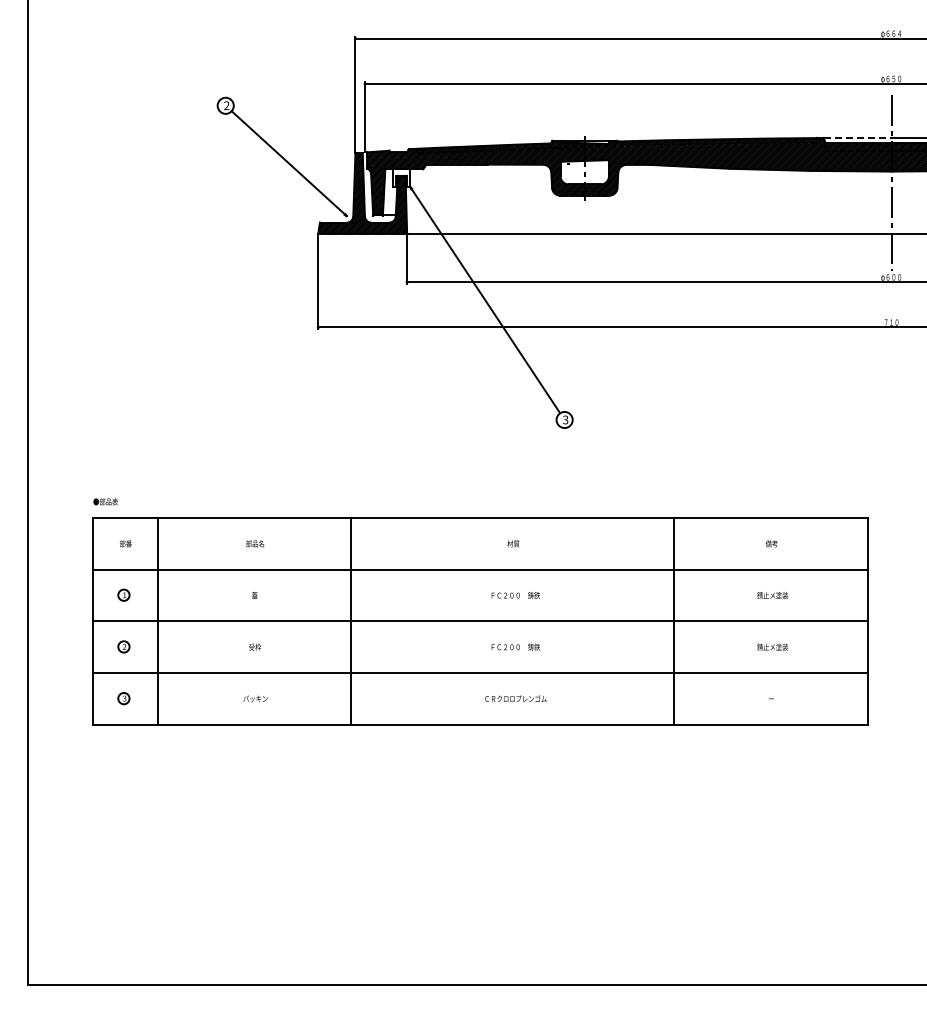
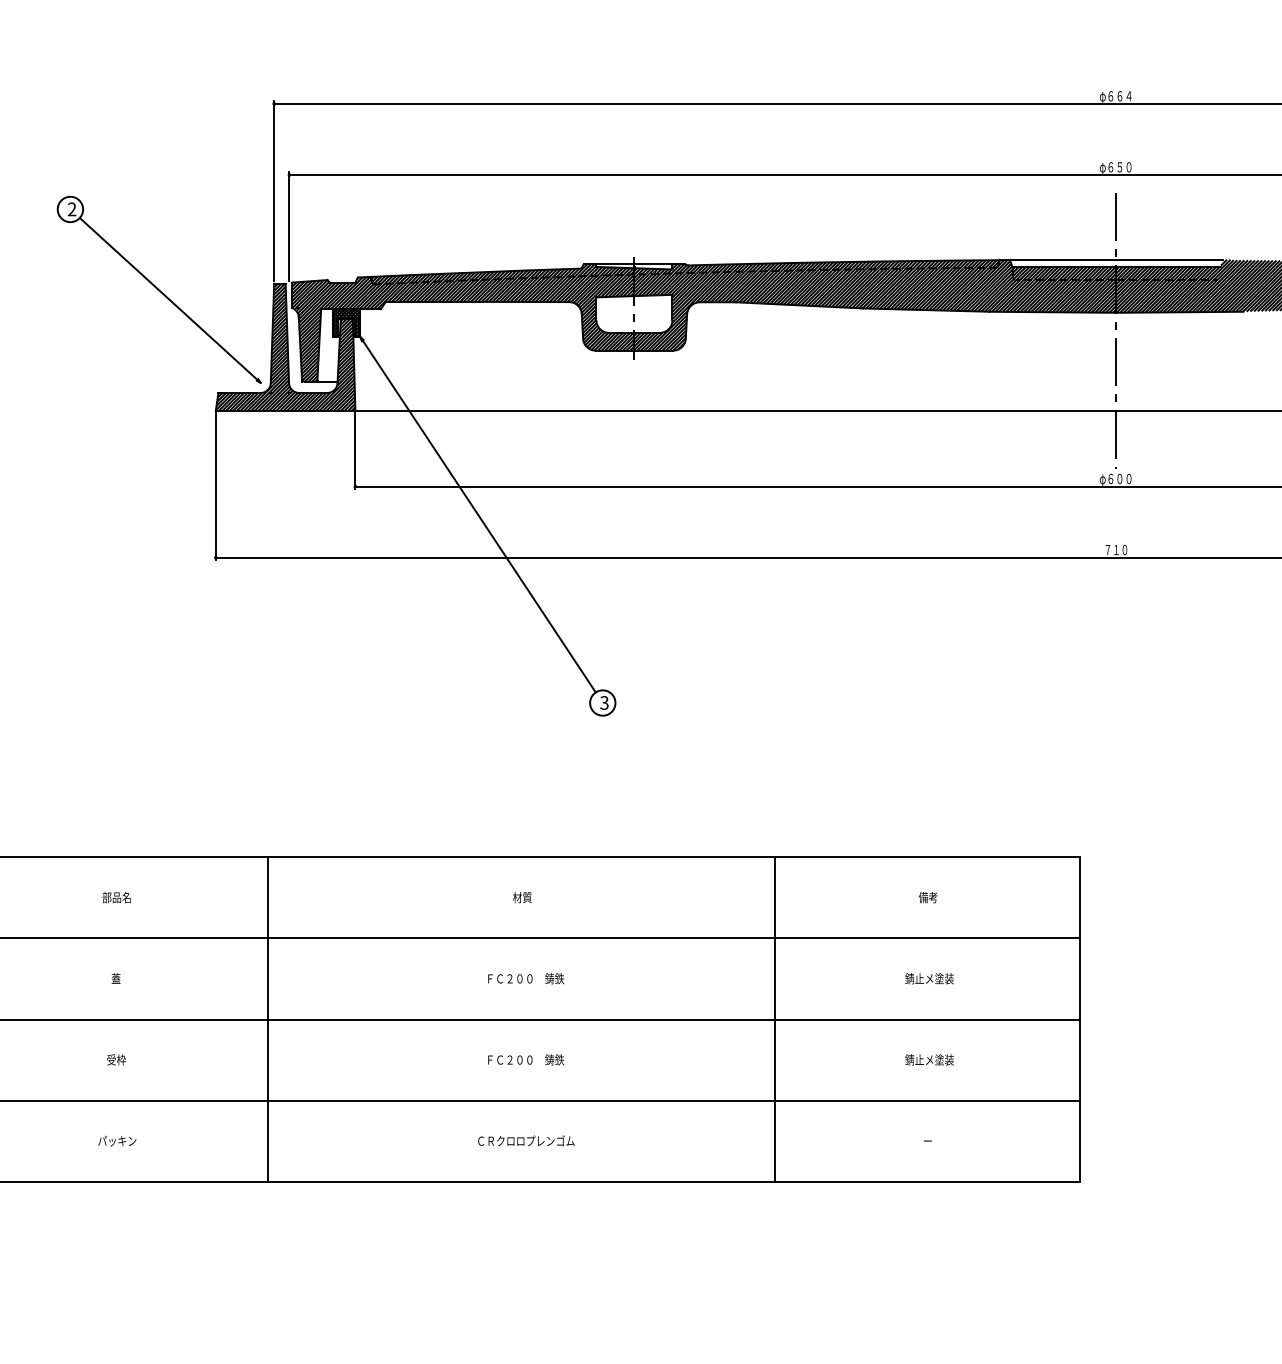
line: (857, 137) -> (1062, 259), dashed -> solid
hatch: (401, 178) -> (346, 323), added

